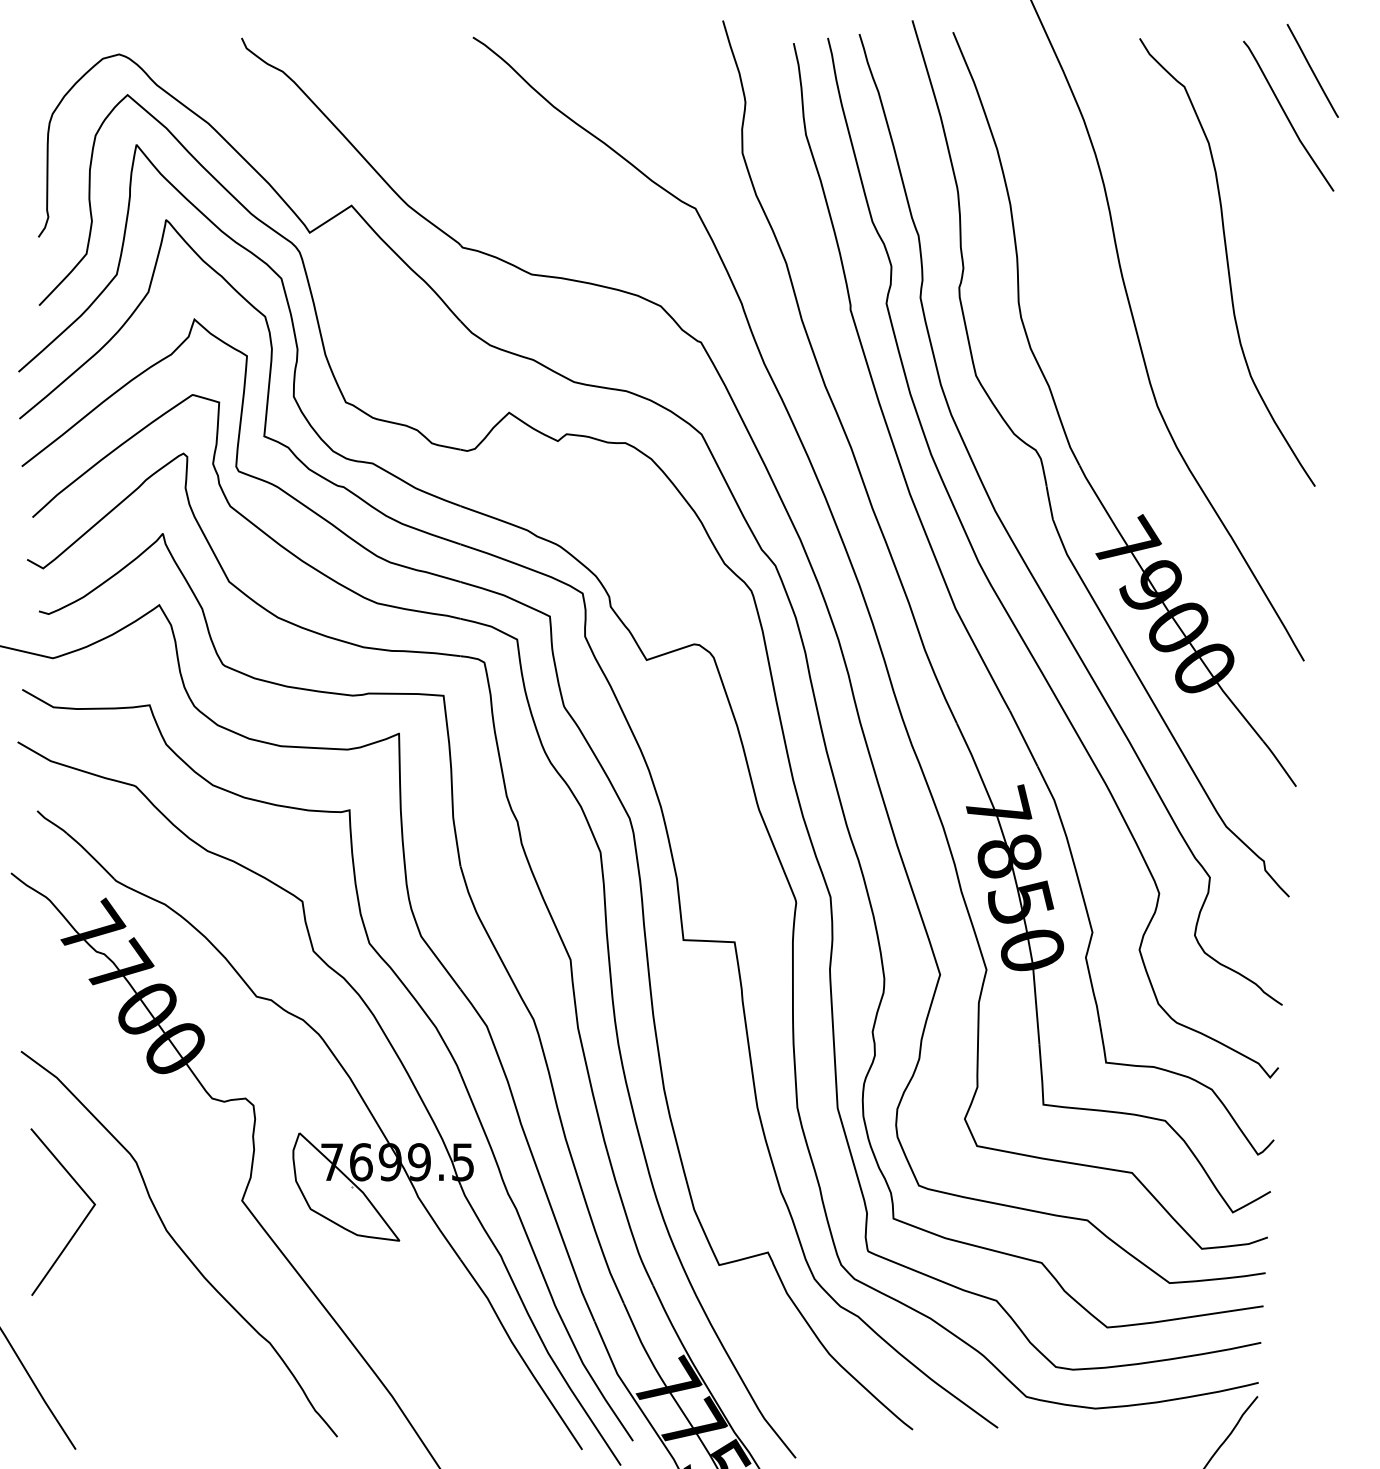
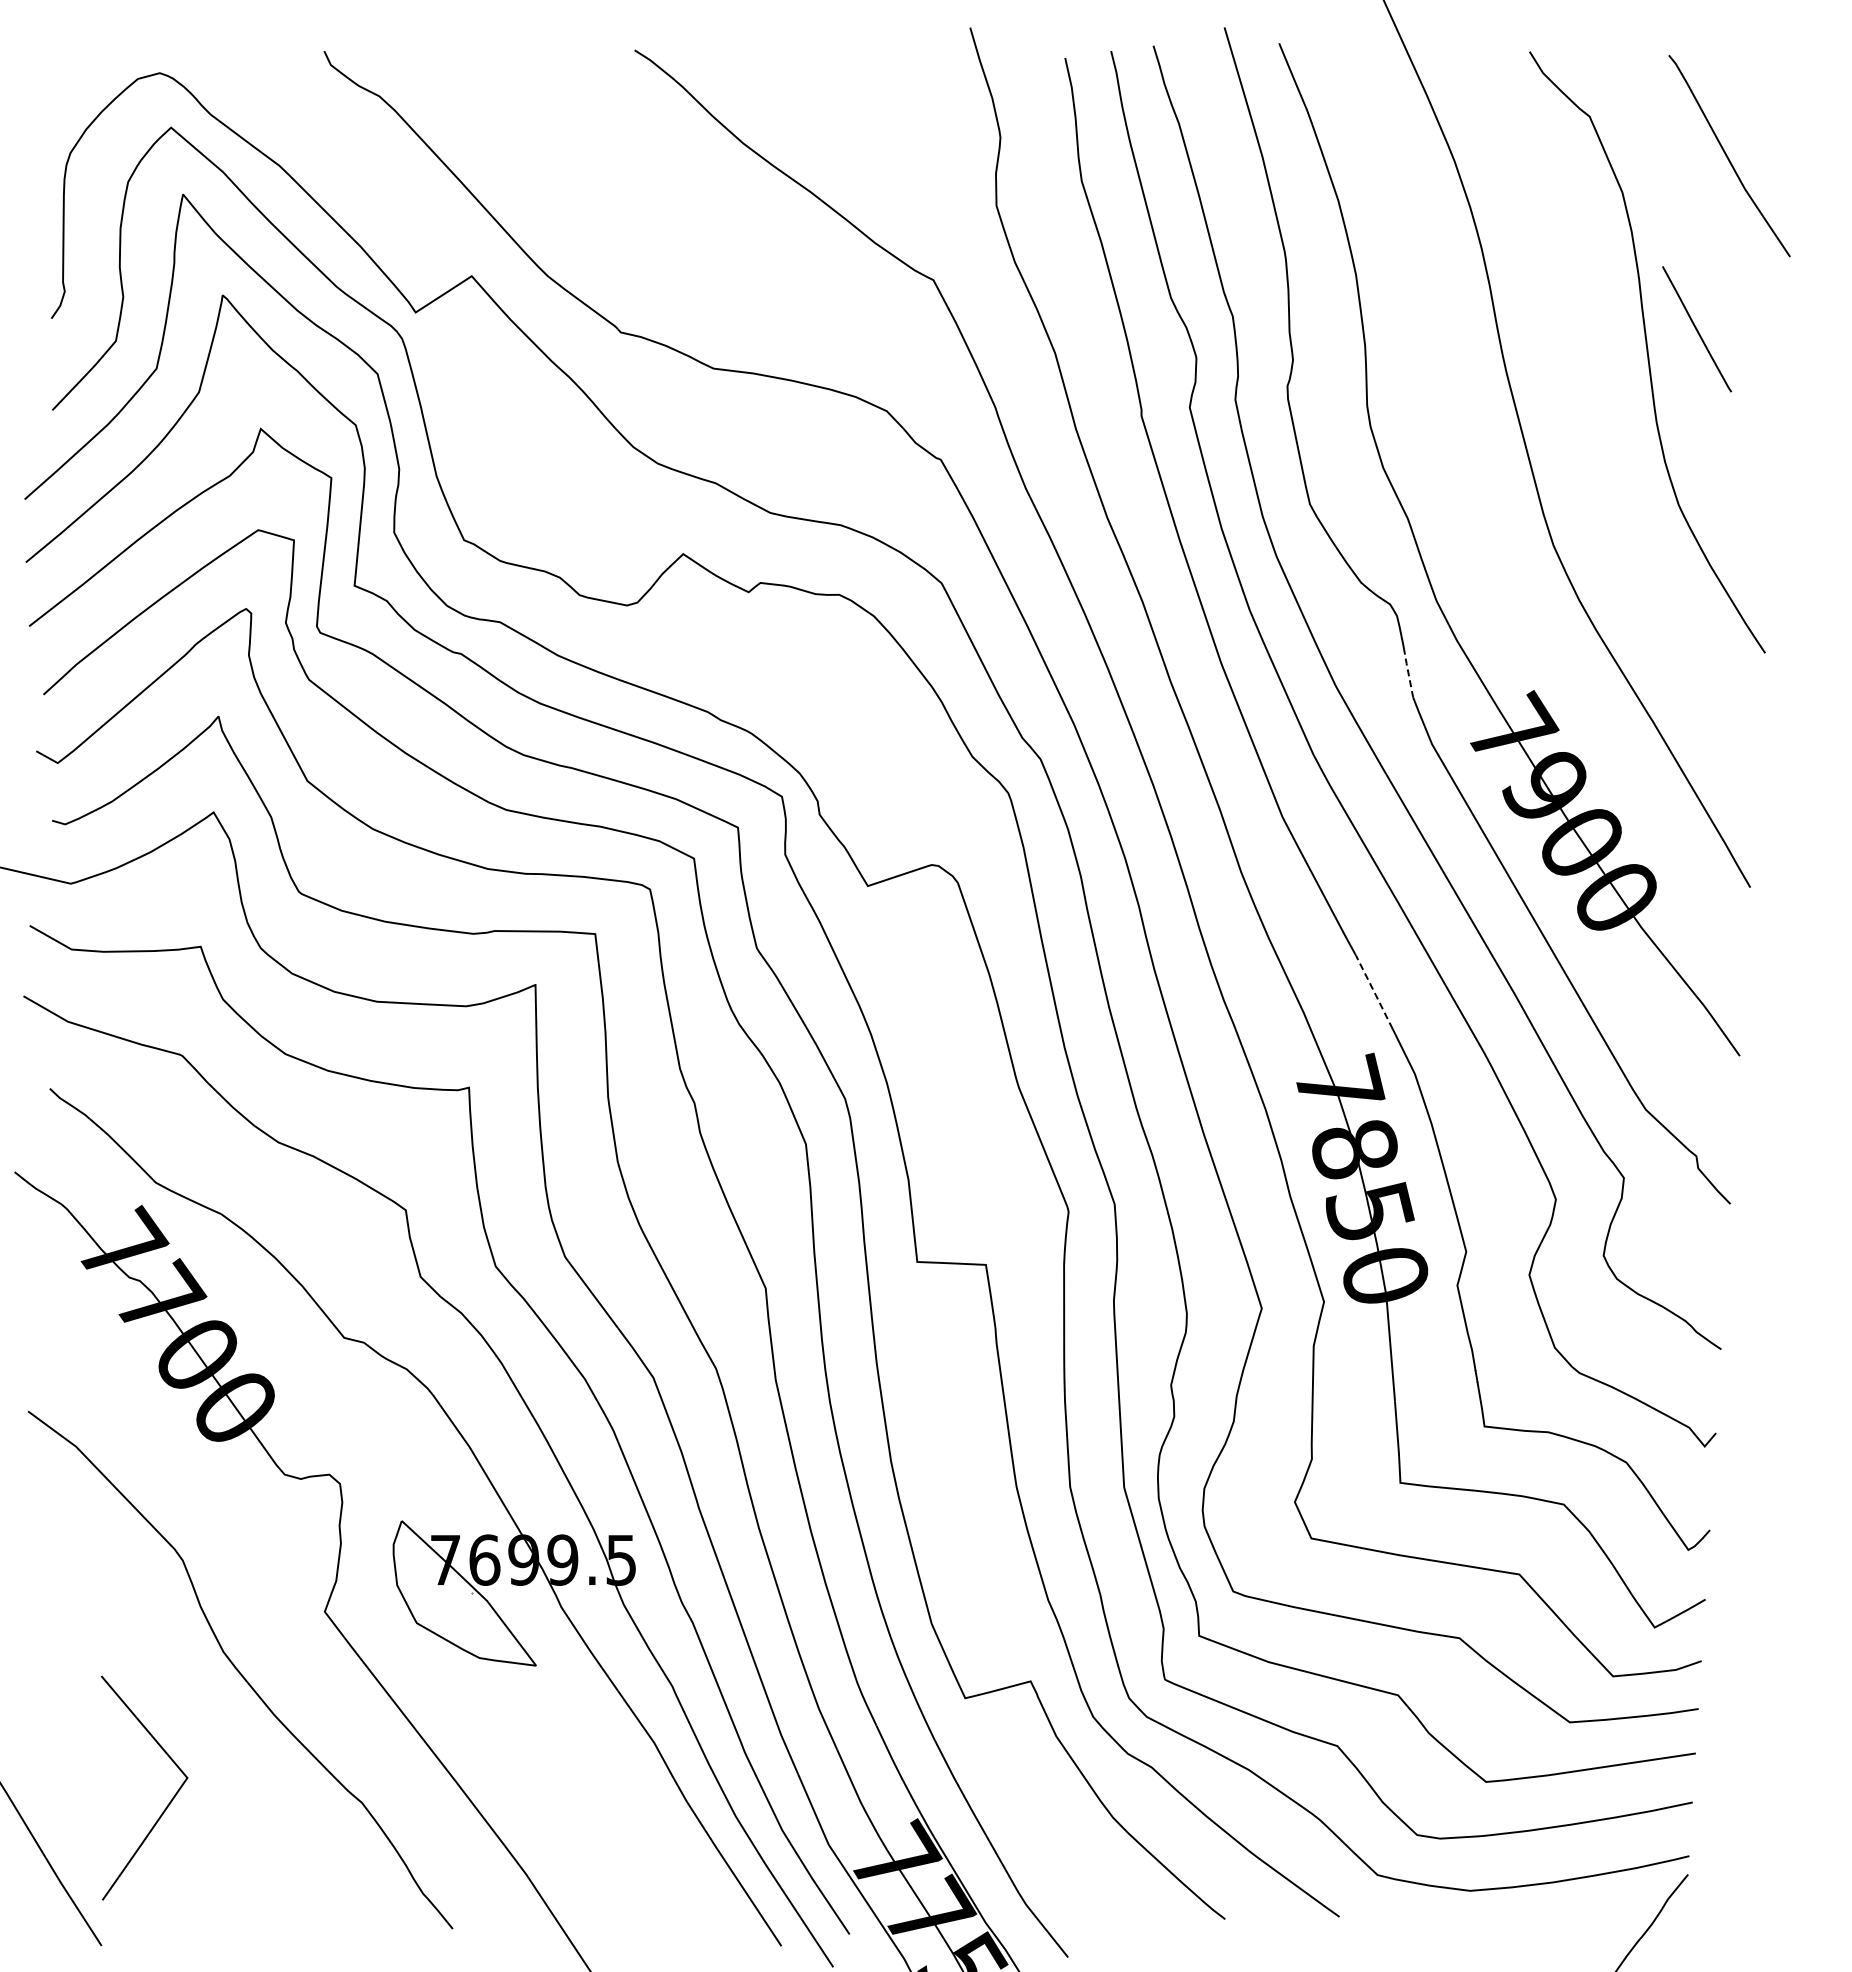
line: (1312, 71) -> (1696, 329), moved
line: (1049, 503) -> (1408, 675), solid -> dashed
line: (1023, 737) -> (1373, 990), solid -> dashed
line: (80, 1223) -> (168, 1803), moved

